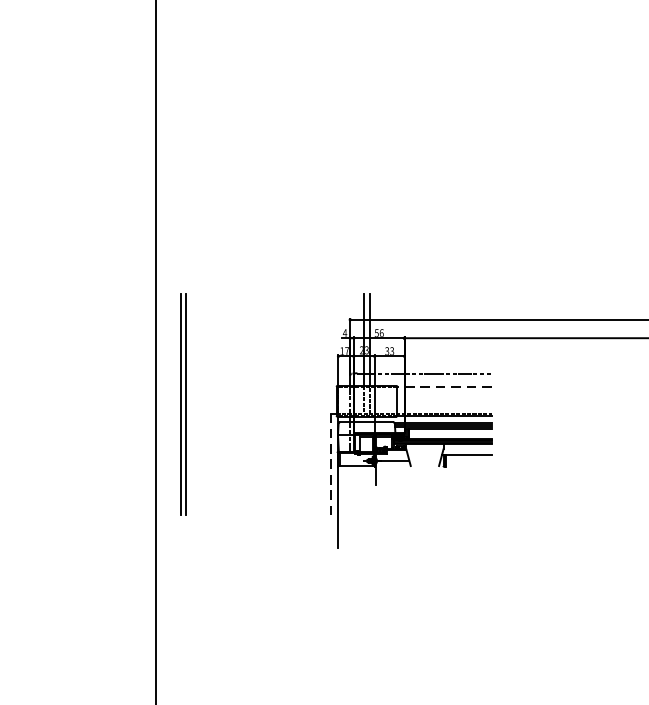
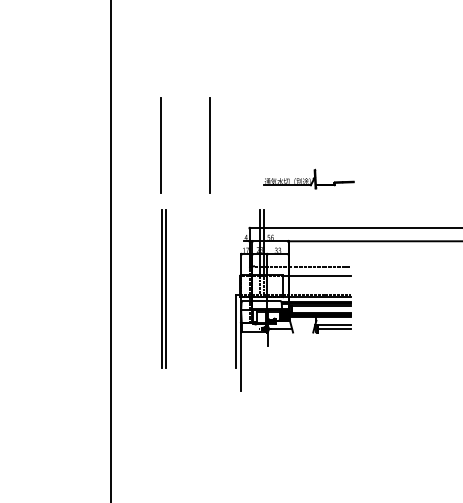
line: (226, 202) -> (161, 144), added
line: (293, 203) -> (209, 145), added
part: (432, 250) -> (308, 178), added
line: (445, 386) -> (317, 275), dashed -> solid
part: (182, 404) -> (163, 288), moved
line: (468, 461) -> (334, 329), added
line: (331, 464) -> (236, 331), dashed -> solid

